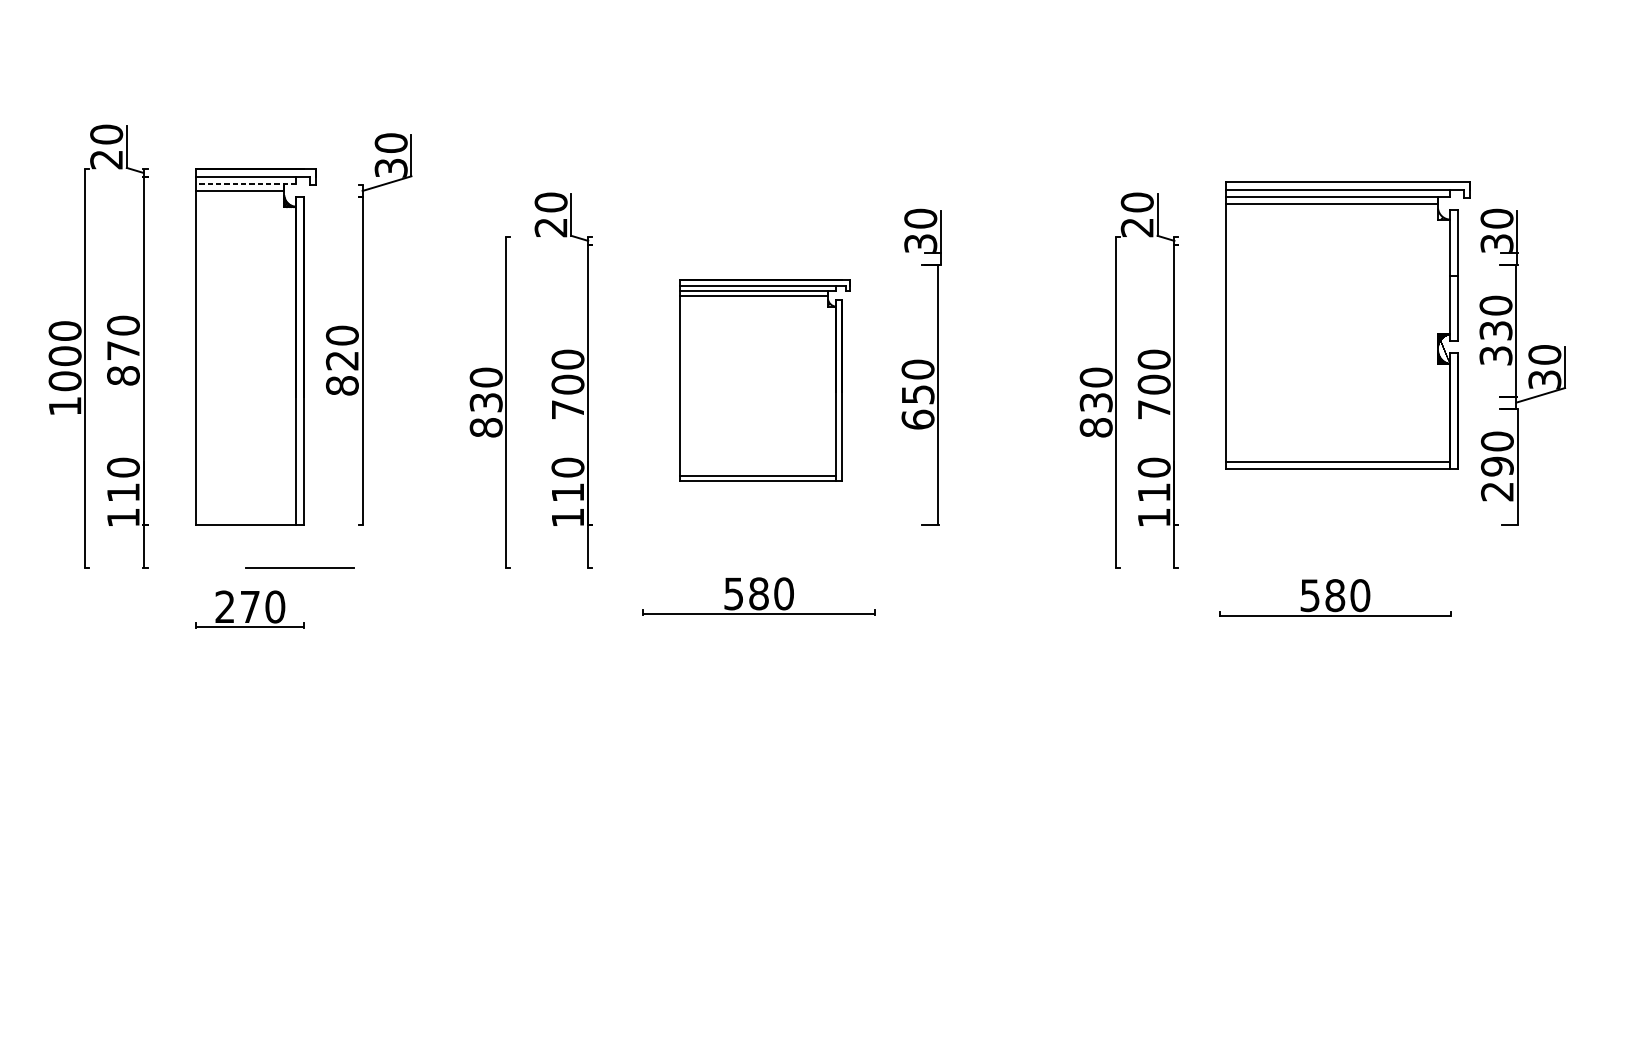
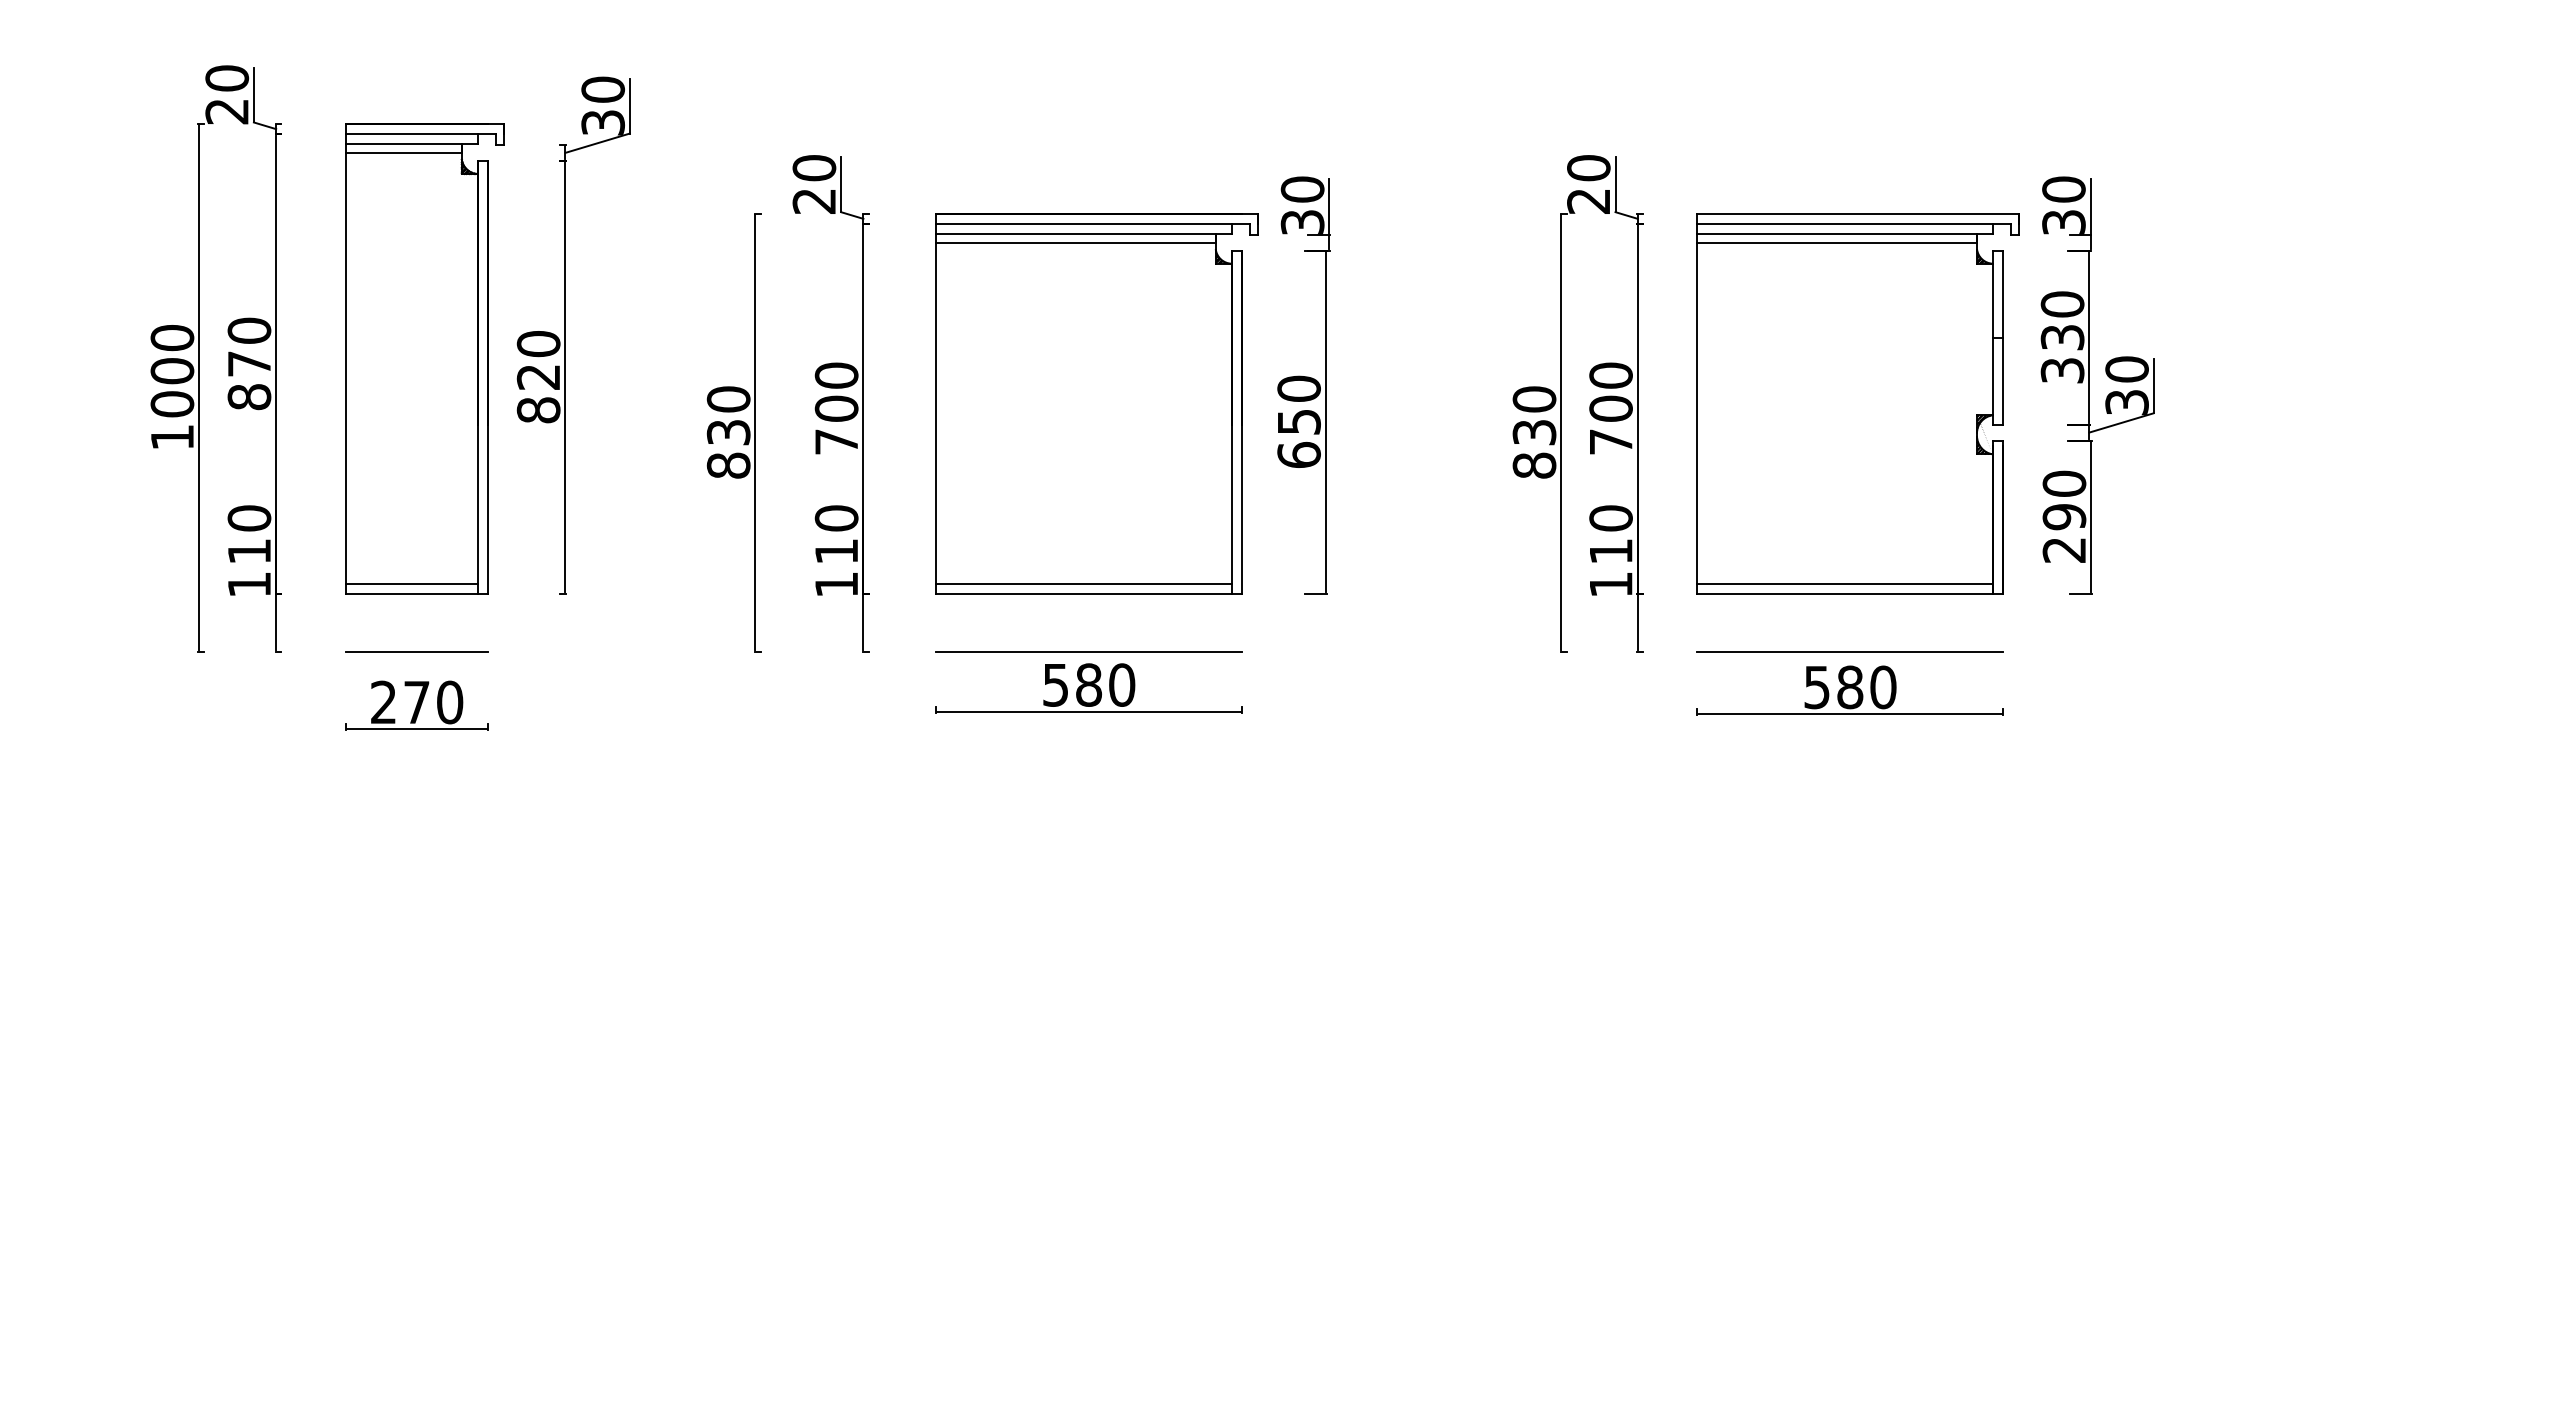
line: (246, 183) -> (411, 143), dashed -> solid
part: (1347, 325) -> (1857, 403), moved
part: (764, 380) -> (1096, 403), size x1.43
line: (246, 517) -> (411, 584), added
line: (299, 568) -> (416, 651), moved
line: (759, 568) -> (1089, 651), added
line: (1335, 568) -> (1850, 651), added

